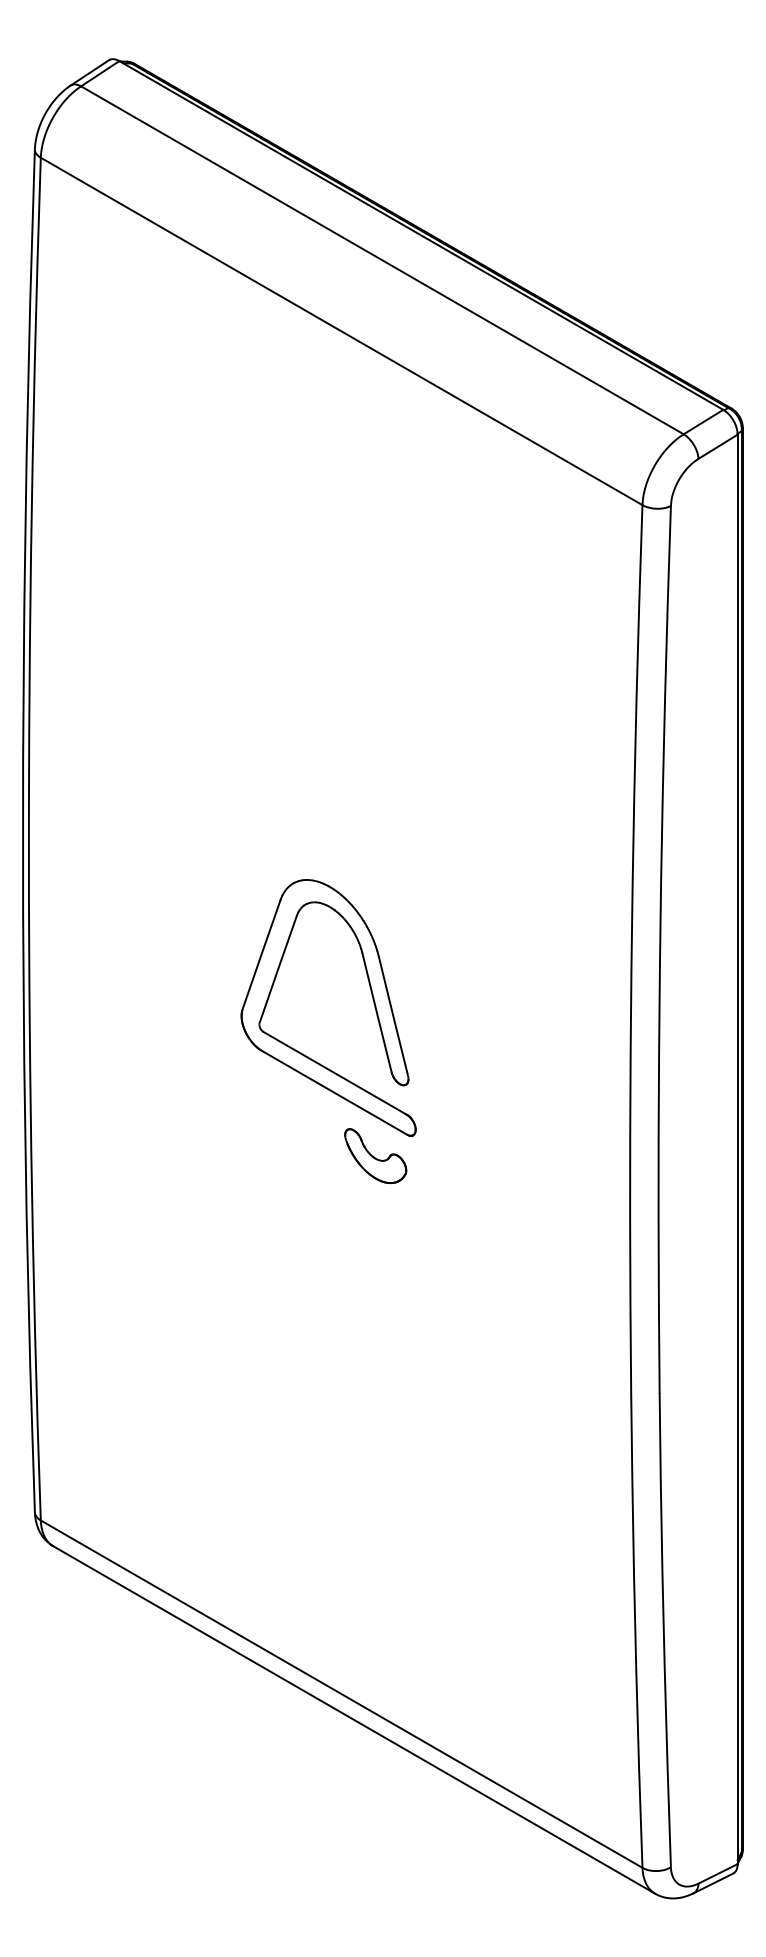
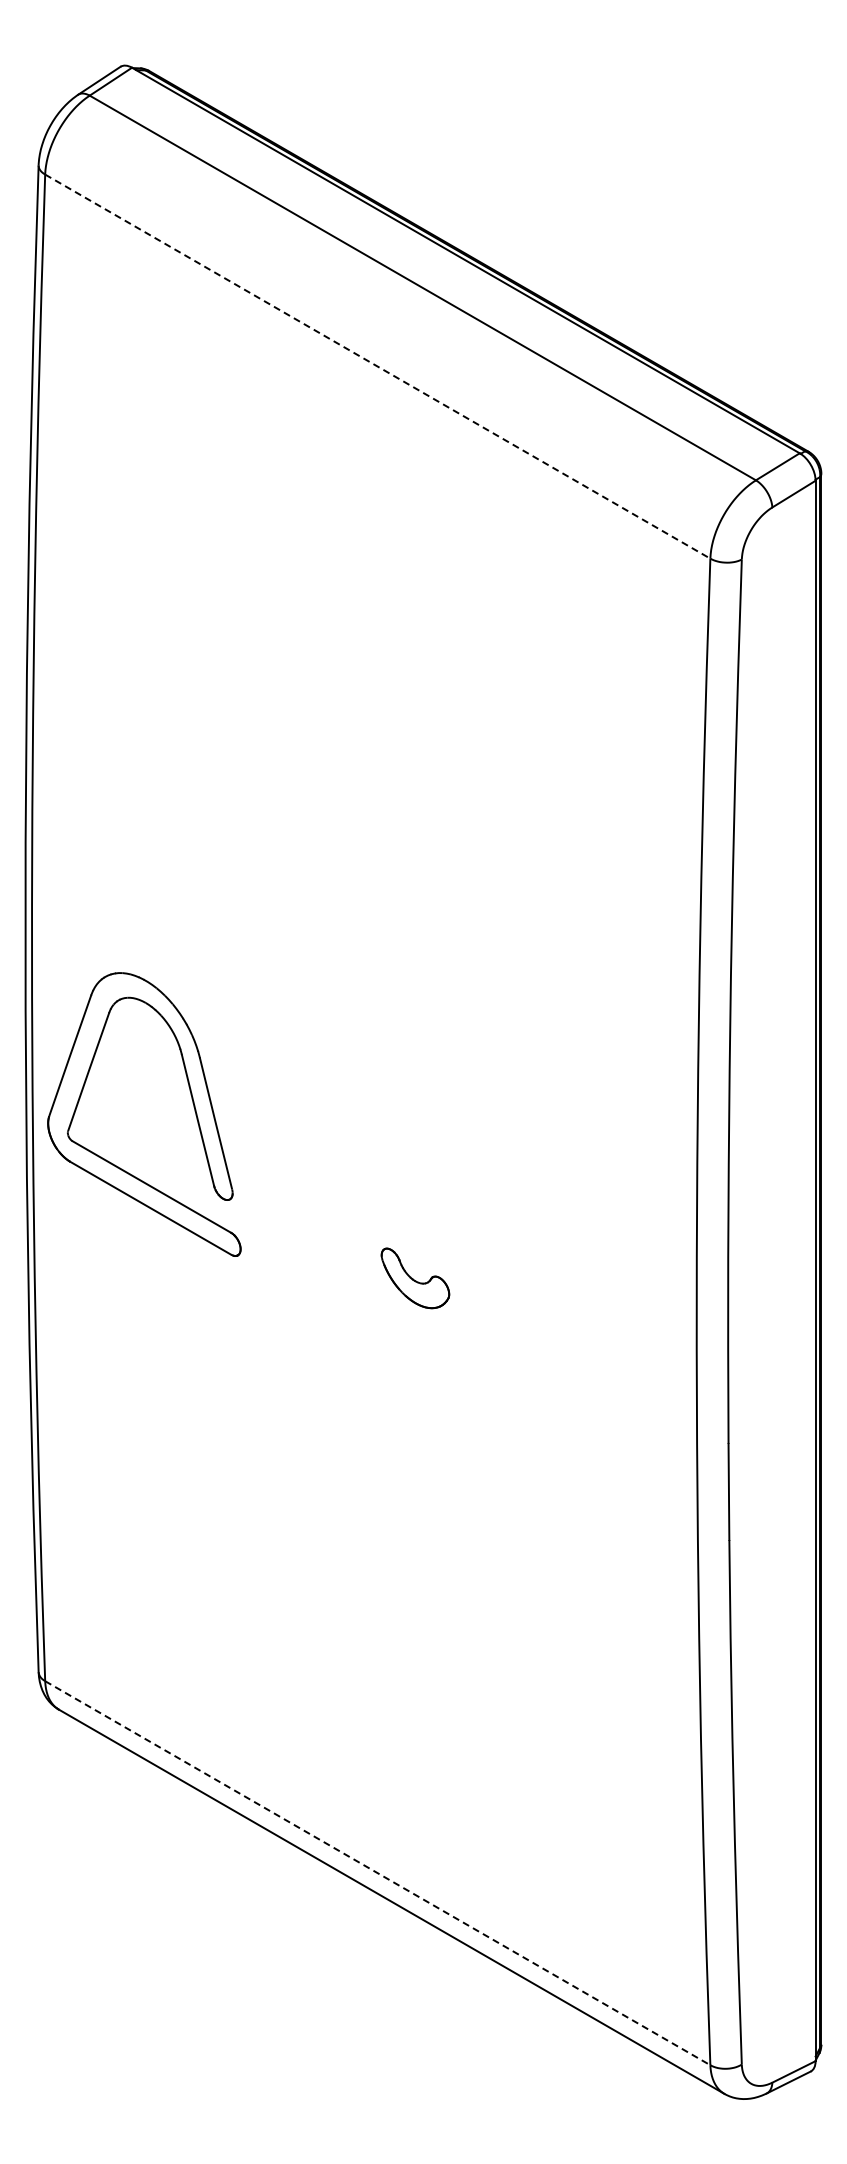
line: (342, 331) -> (378, 366), solid -> dashed
part: (372, 997) -> (192, 1103), moved
line: (342, 1694) -> (378, 1873), solid -> dashed

